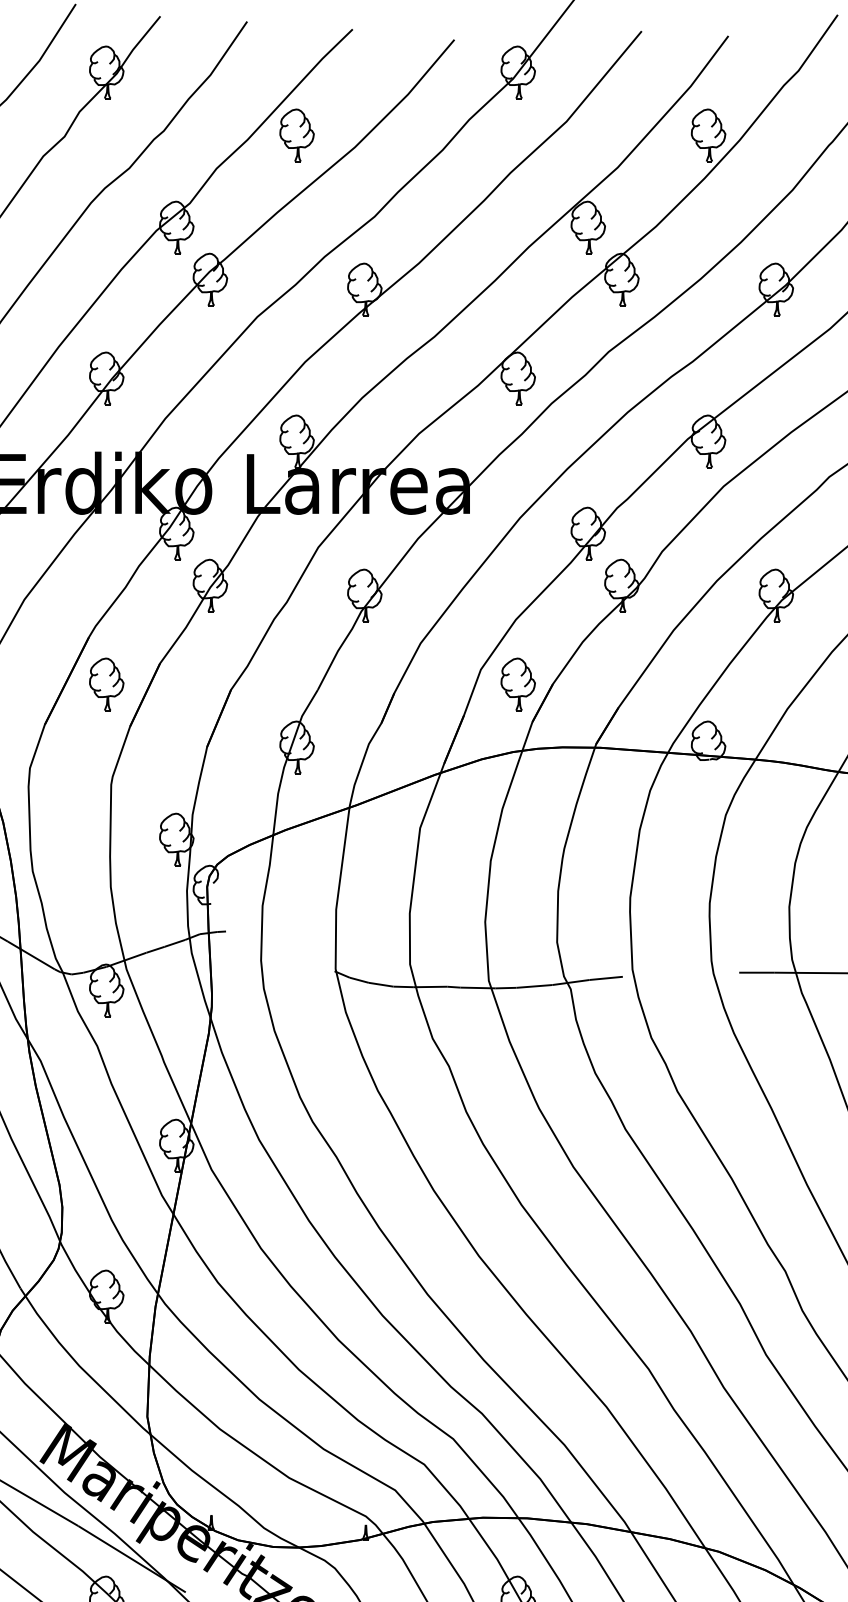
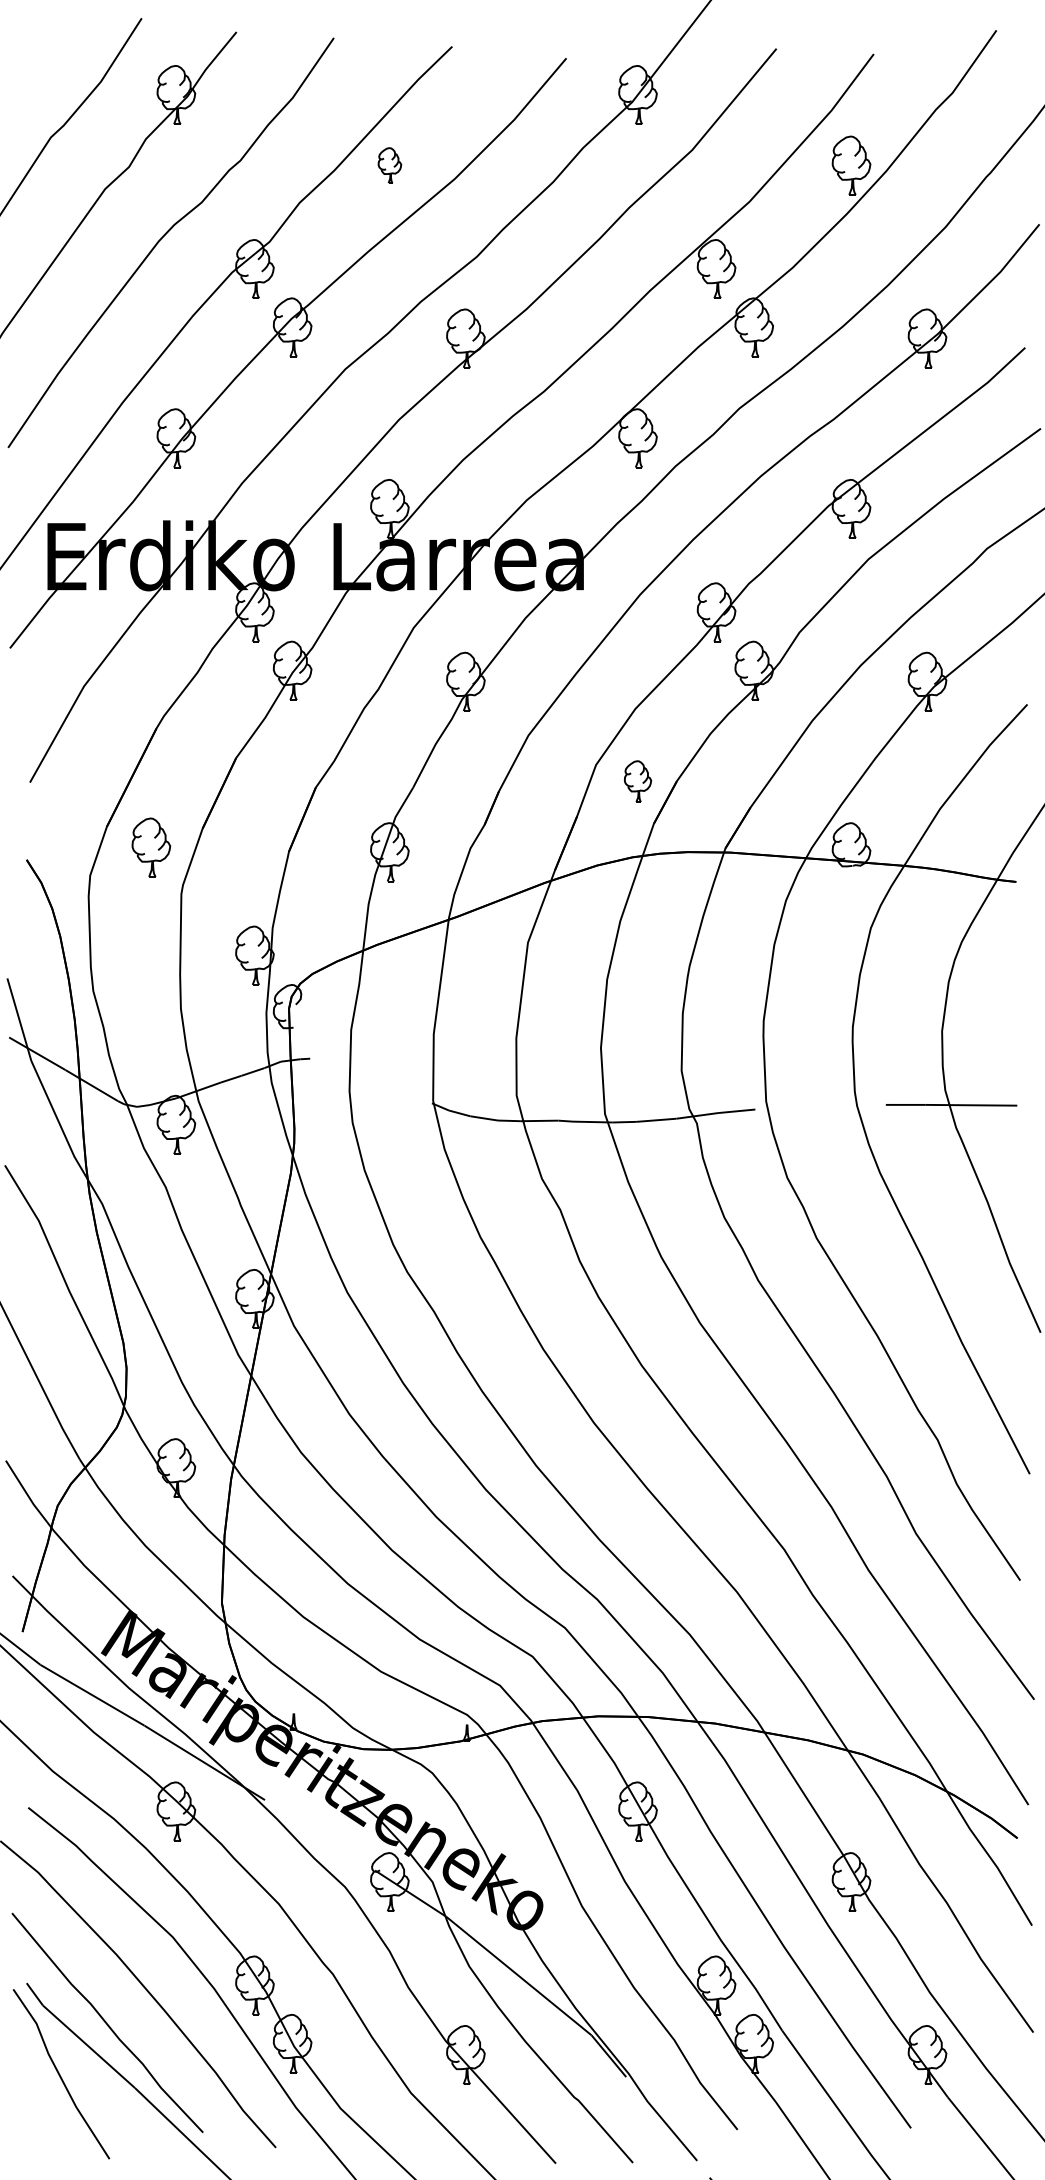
part: (296, 135) -> (389, 165), size x0.6
part: (106, 684) -> (151, 847), moved
part: (517, 684) -> (637, 781), size x0.7

